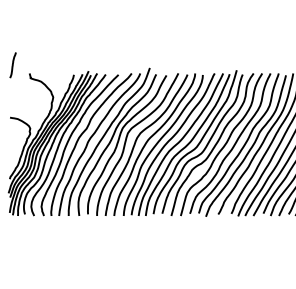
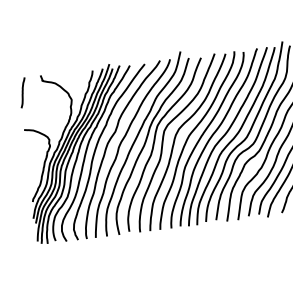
line: (12, 65) -> (22, 93), moved

